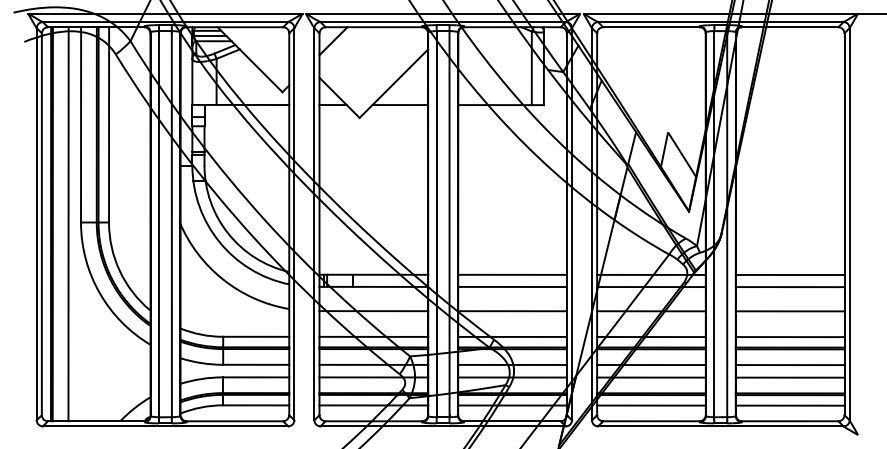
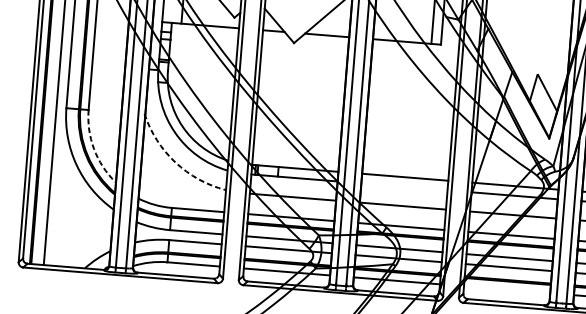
arc: (119, 270) -> (93, 148), solid -> dashed
arc: (223, 279) -> (175, 162), solid -> dashed
line: (512, 286) -> (404, 186), removed
line: (651, 405) -> (507, 289), removed

